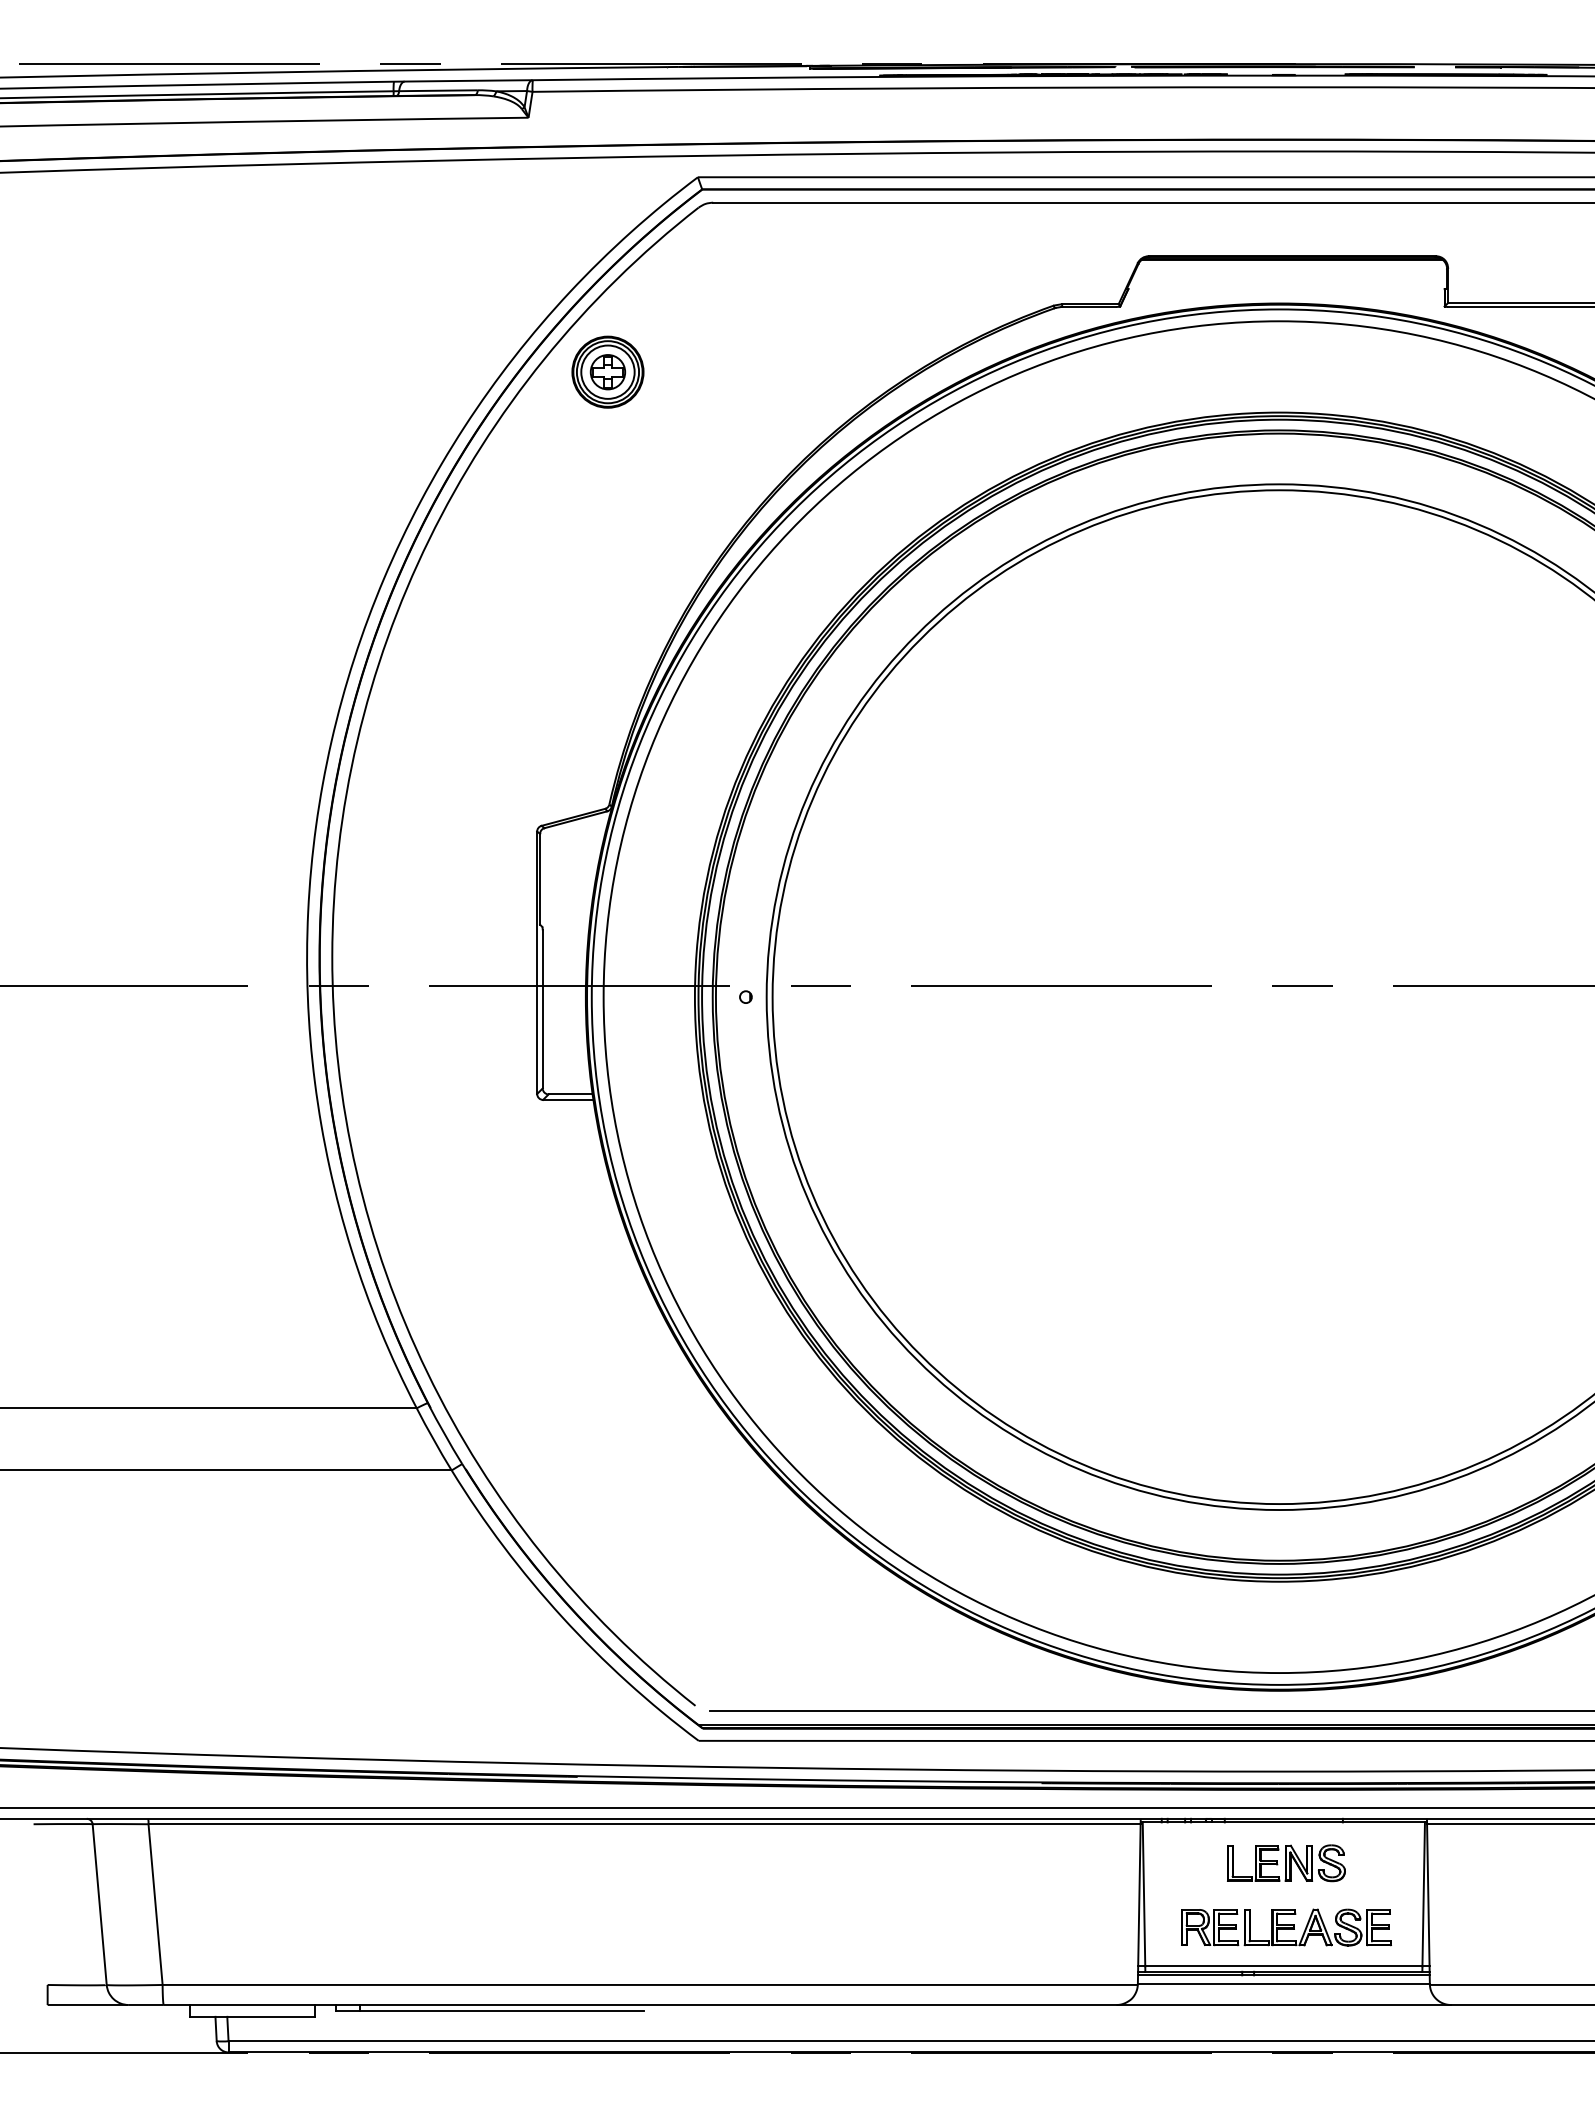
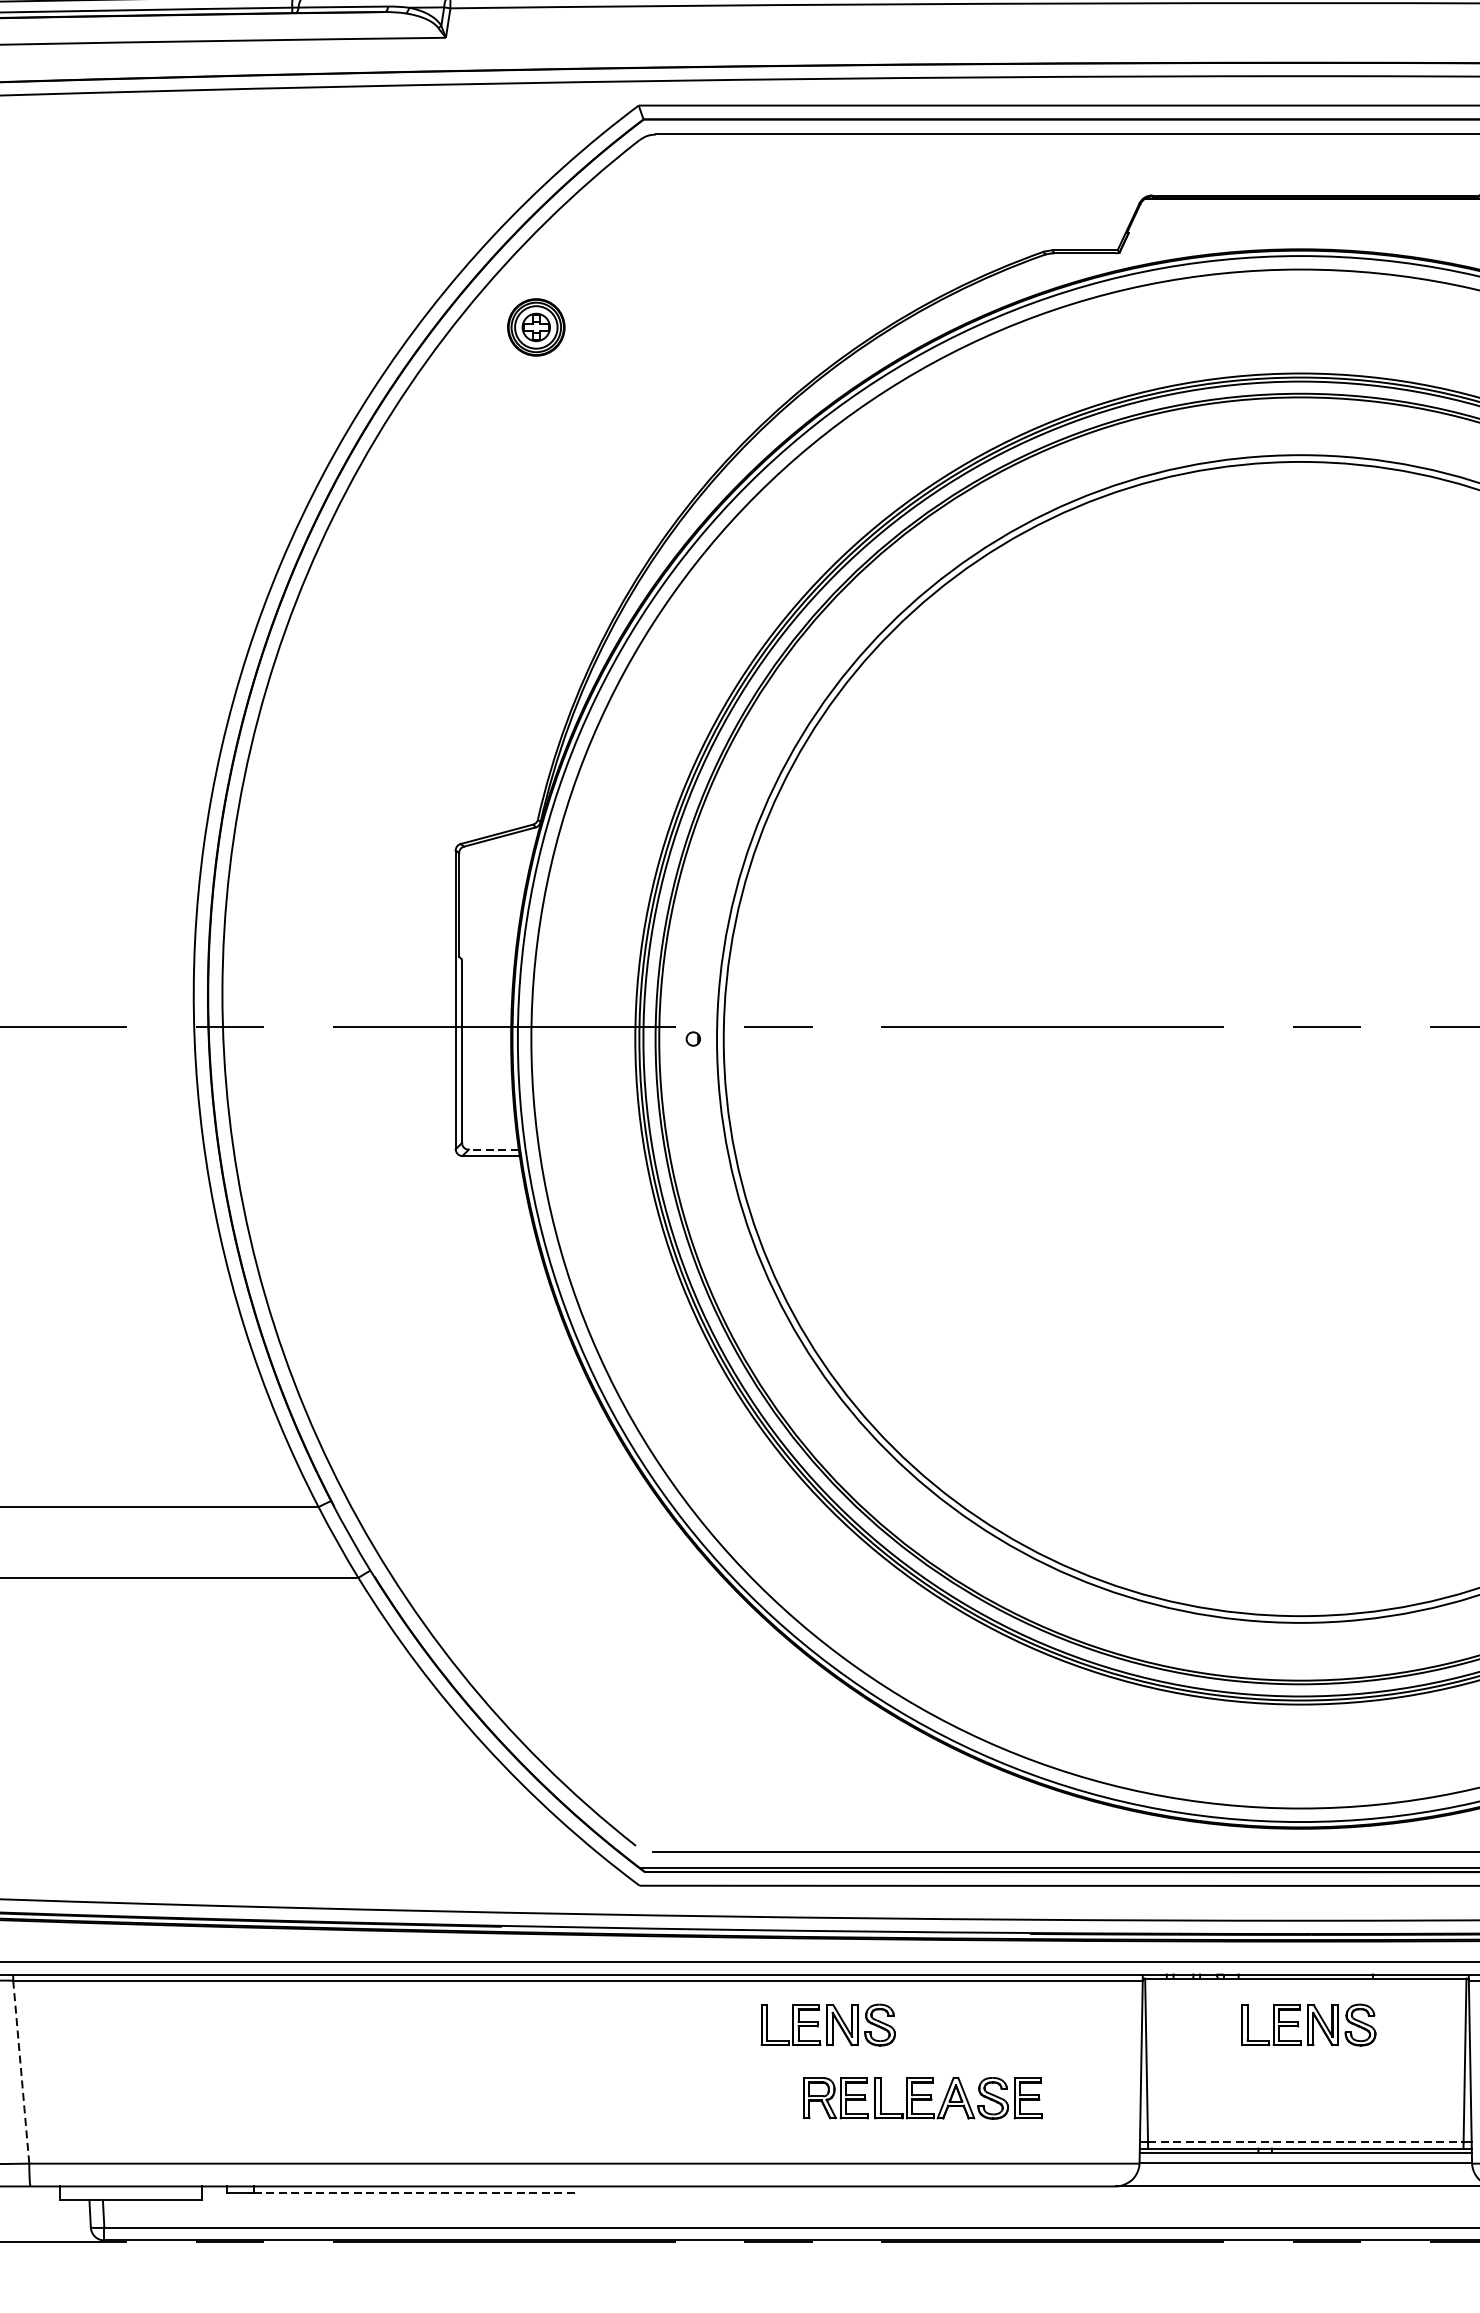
part: (607, 371) -> (535, 326), size x0.7
line: (570, 1094) -> (493, 1149), solid -> dashed
part: (864, 1863) -> (828, 2025), added
line: (155, 1905) -> (21, 2073), solid -> dashed
part: (1286, 1927) -> (922, 2098), moved
line: (1283, 1966) -> (1305, 2142), solid -> dashed
line: (502, 2010) -> (416, 2192), solid -> dashed

